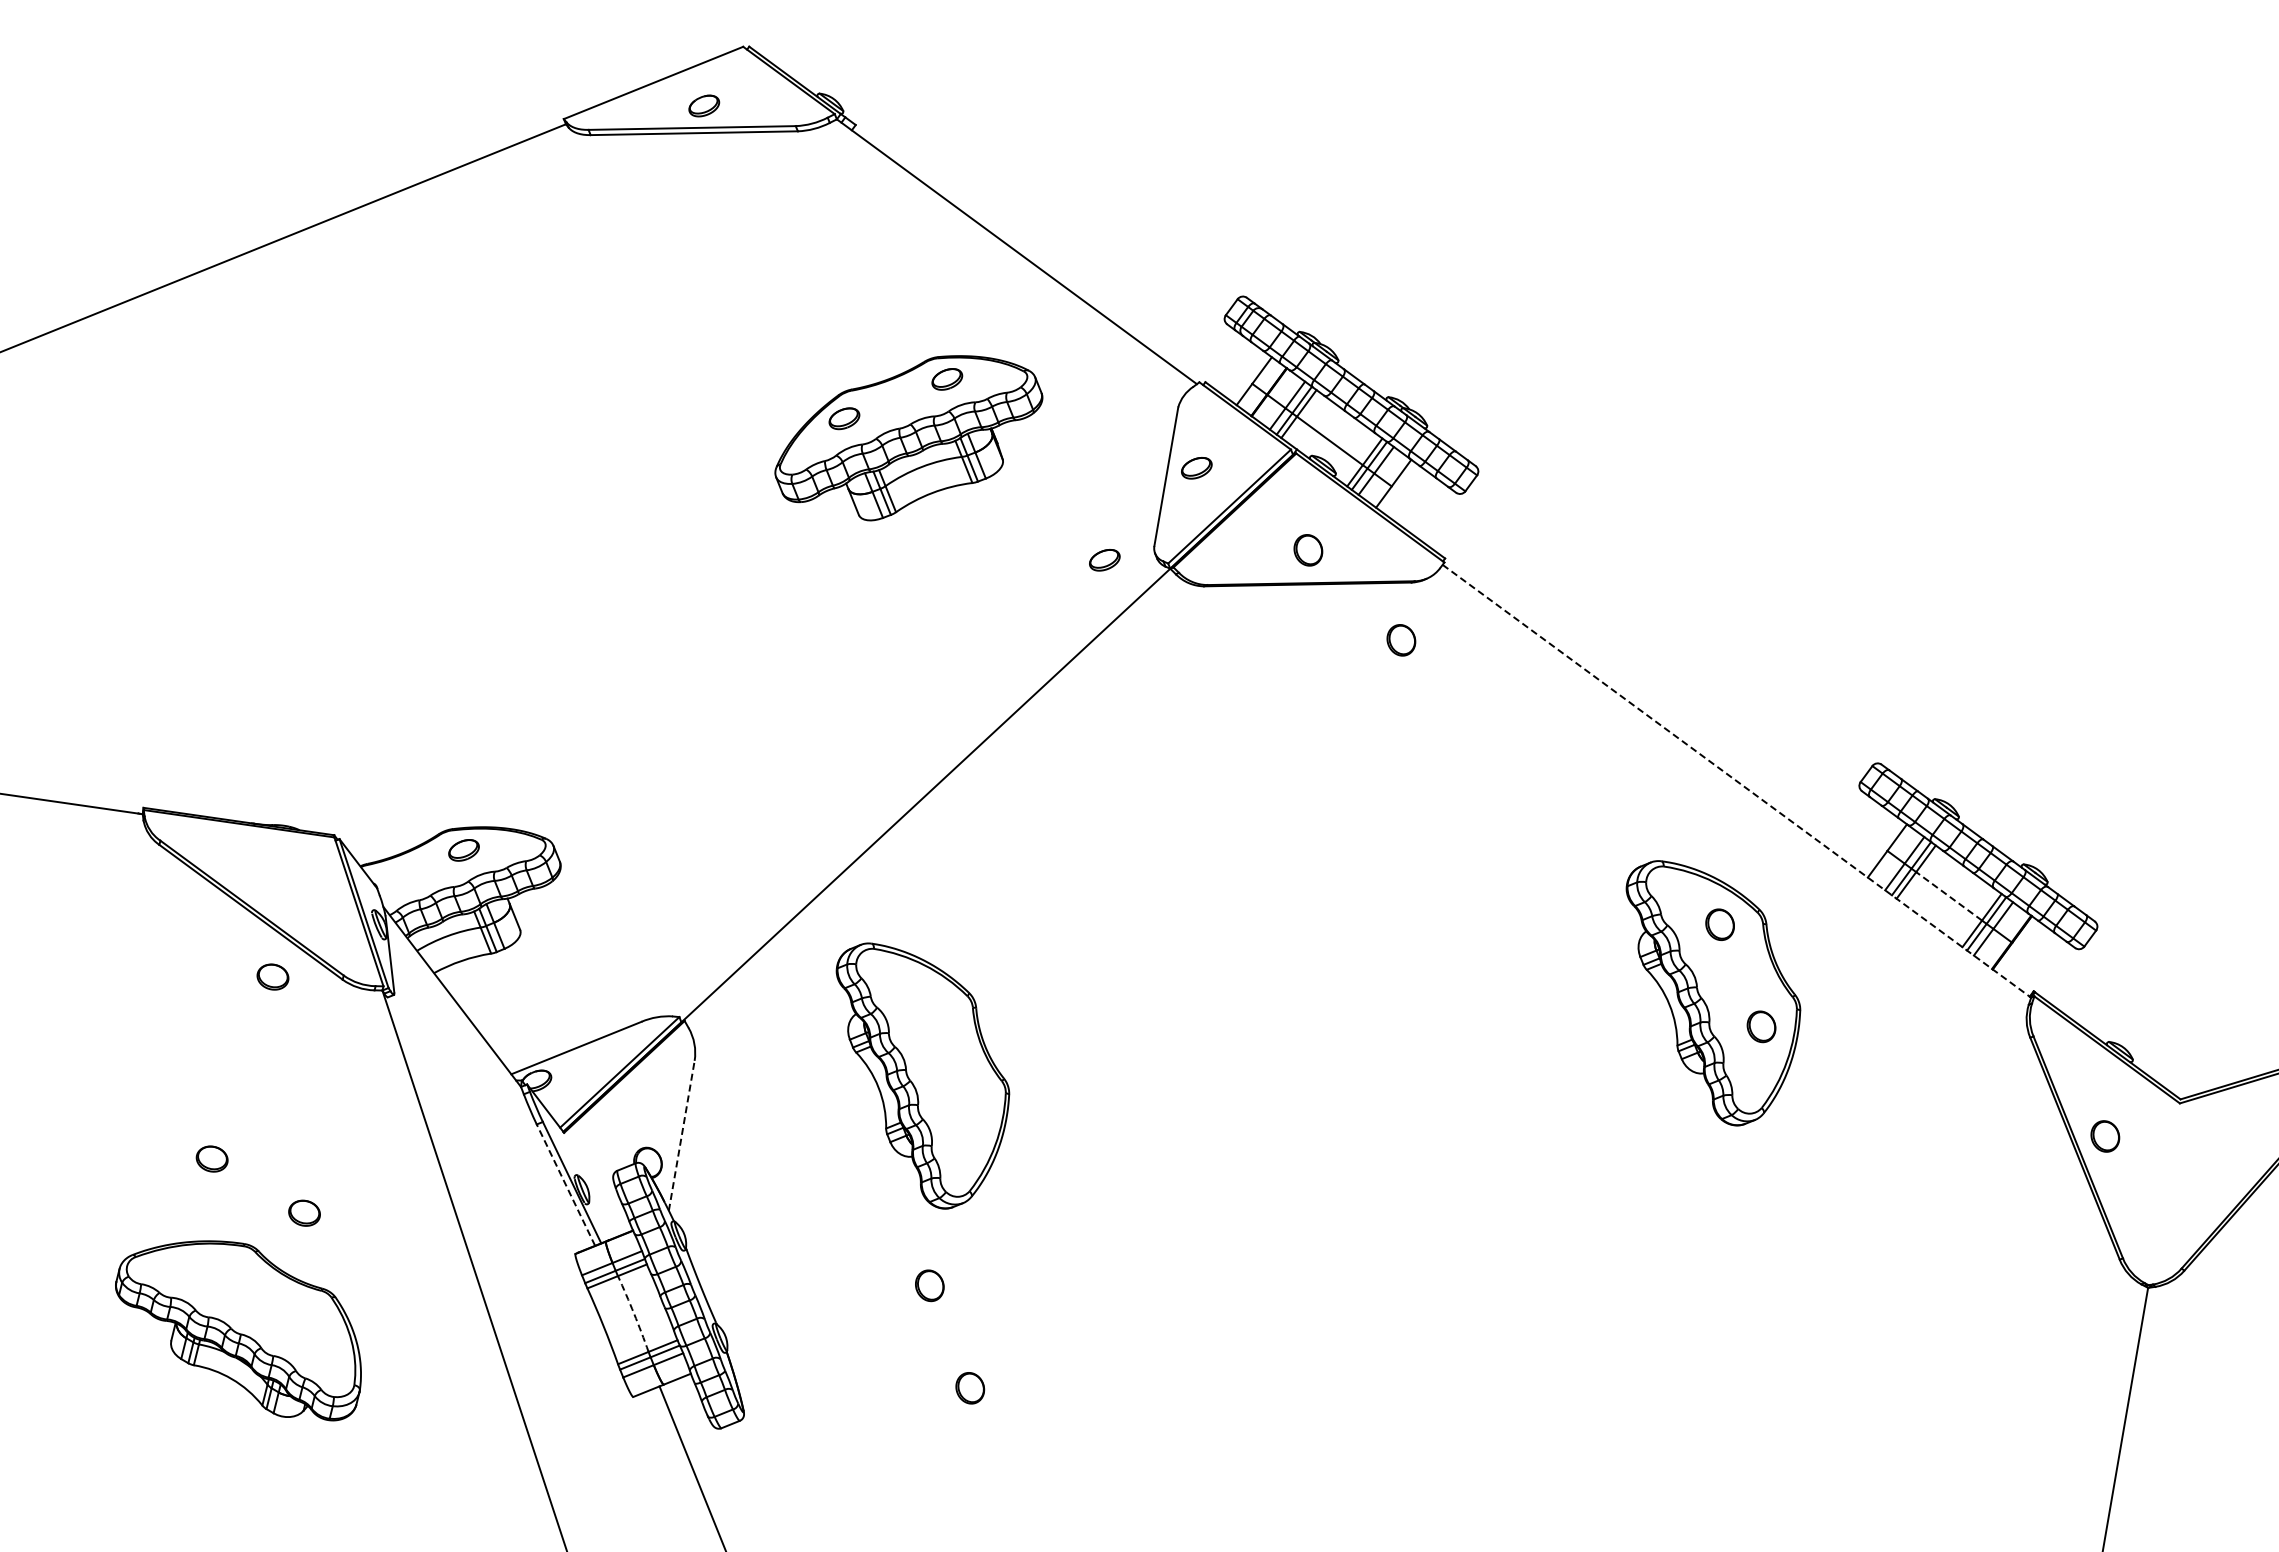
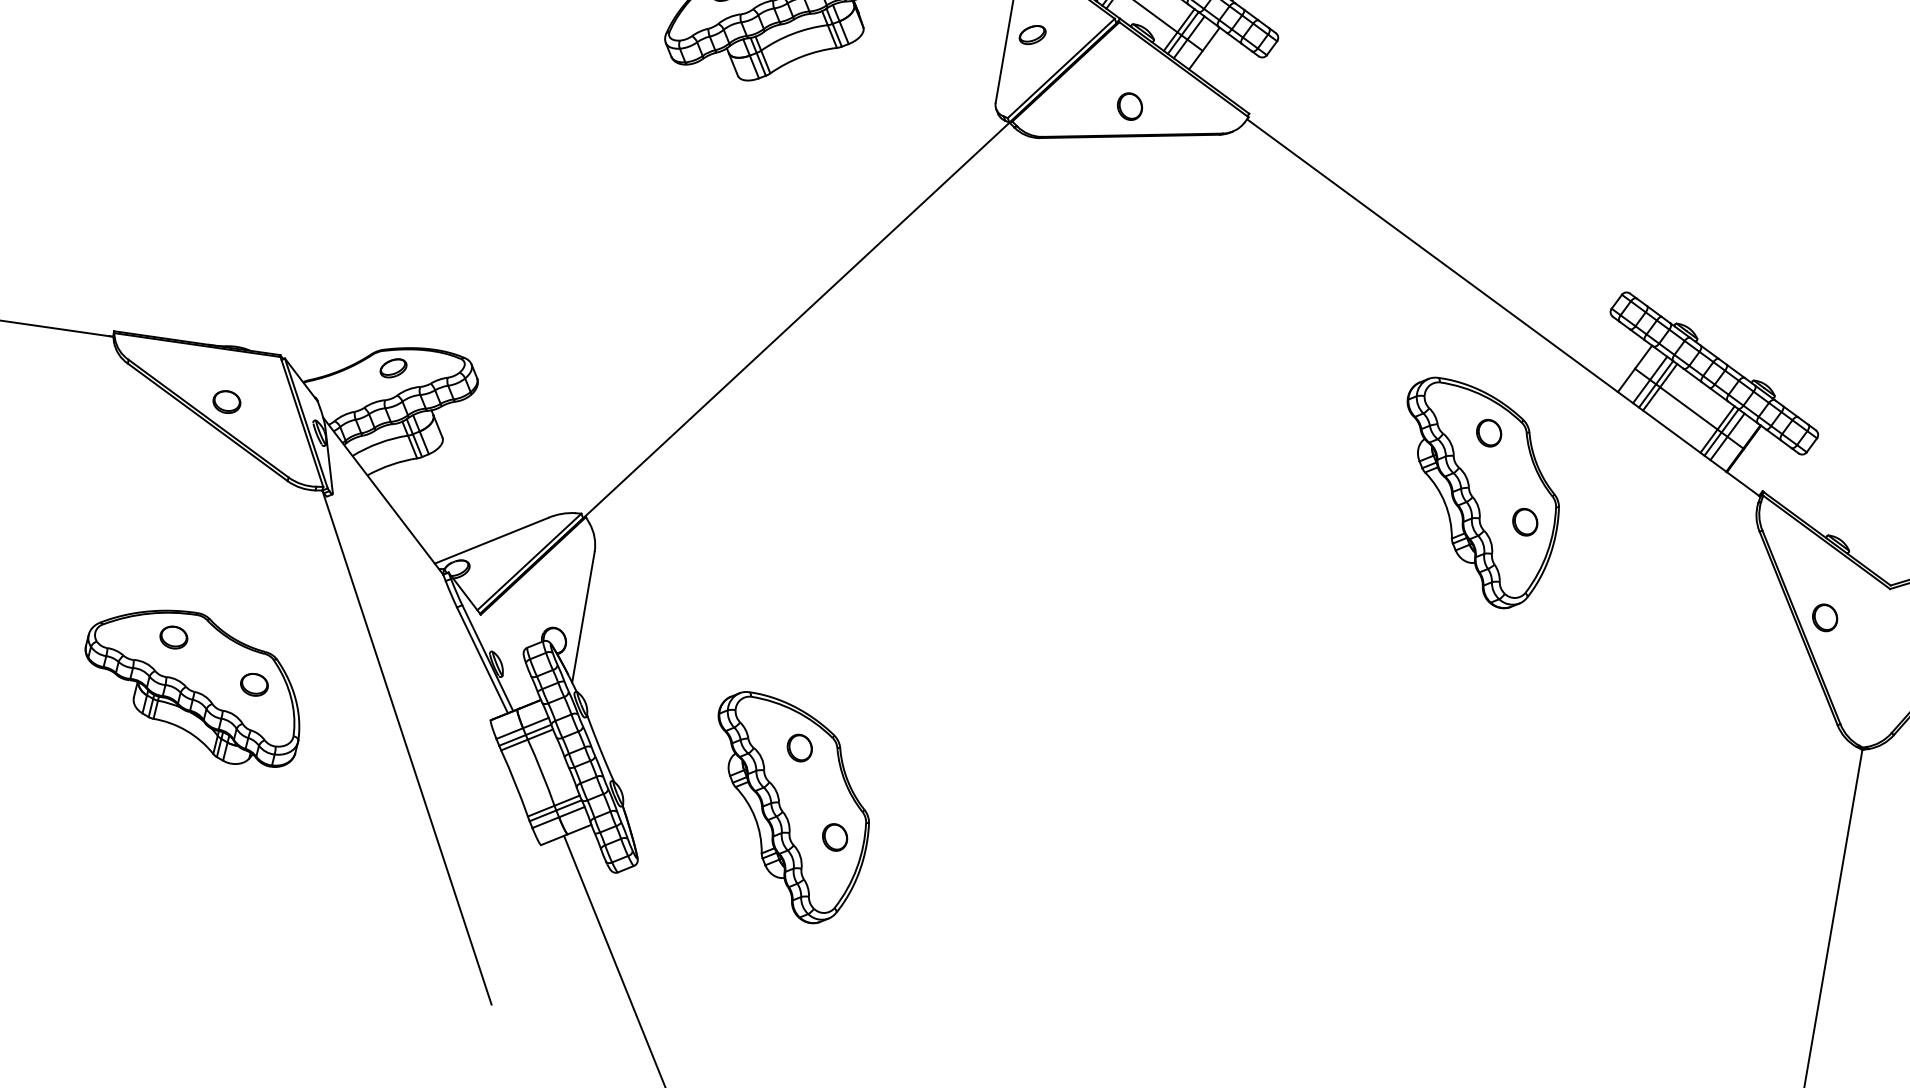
part: (1104, 560) -> (952, 115), removed
part: (1401, 640) -> (1211, 185), removed
line: (1737, 781) -> (1504, 308), dashed -> solid
line: (1949, 896) -> (1689, 408), dashed -> solid
part: (272, 976) -> (226, 401), moved
part: (922, 1075) -> (793, 807), moved
line: (681, 1135) -> (583, 617), dashed -> solid
line: (565, 1184) -> (482, 659), dashed -> solid
arc: (634, 1313) -> (542, 772), dashed -> solid
part: (238, 1330) -> (192, 688), moved

